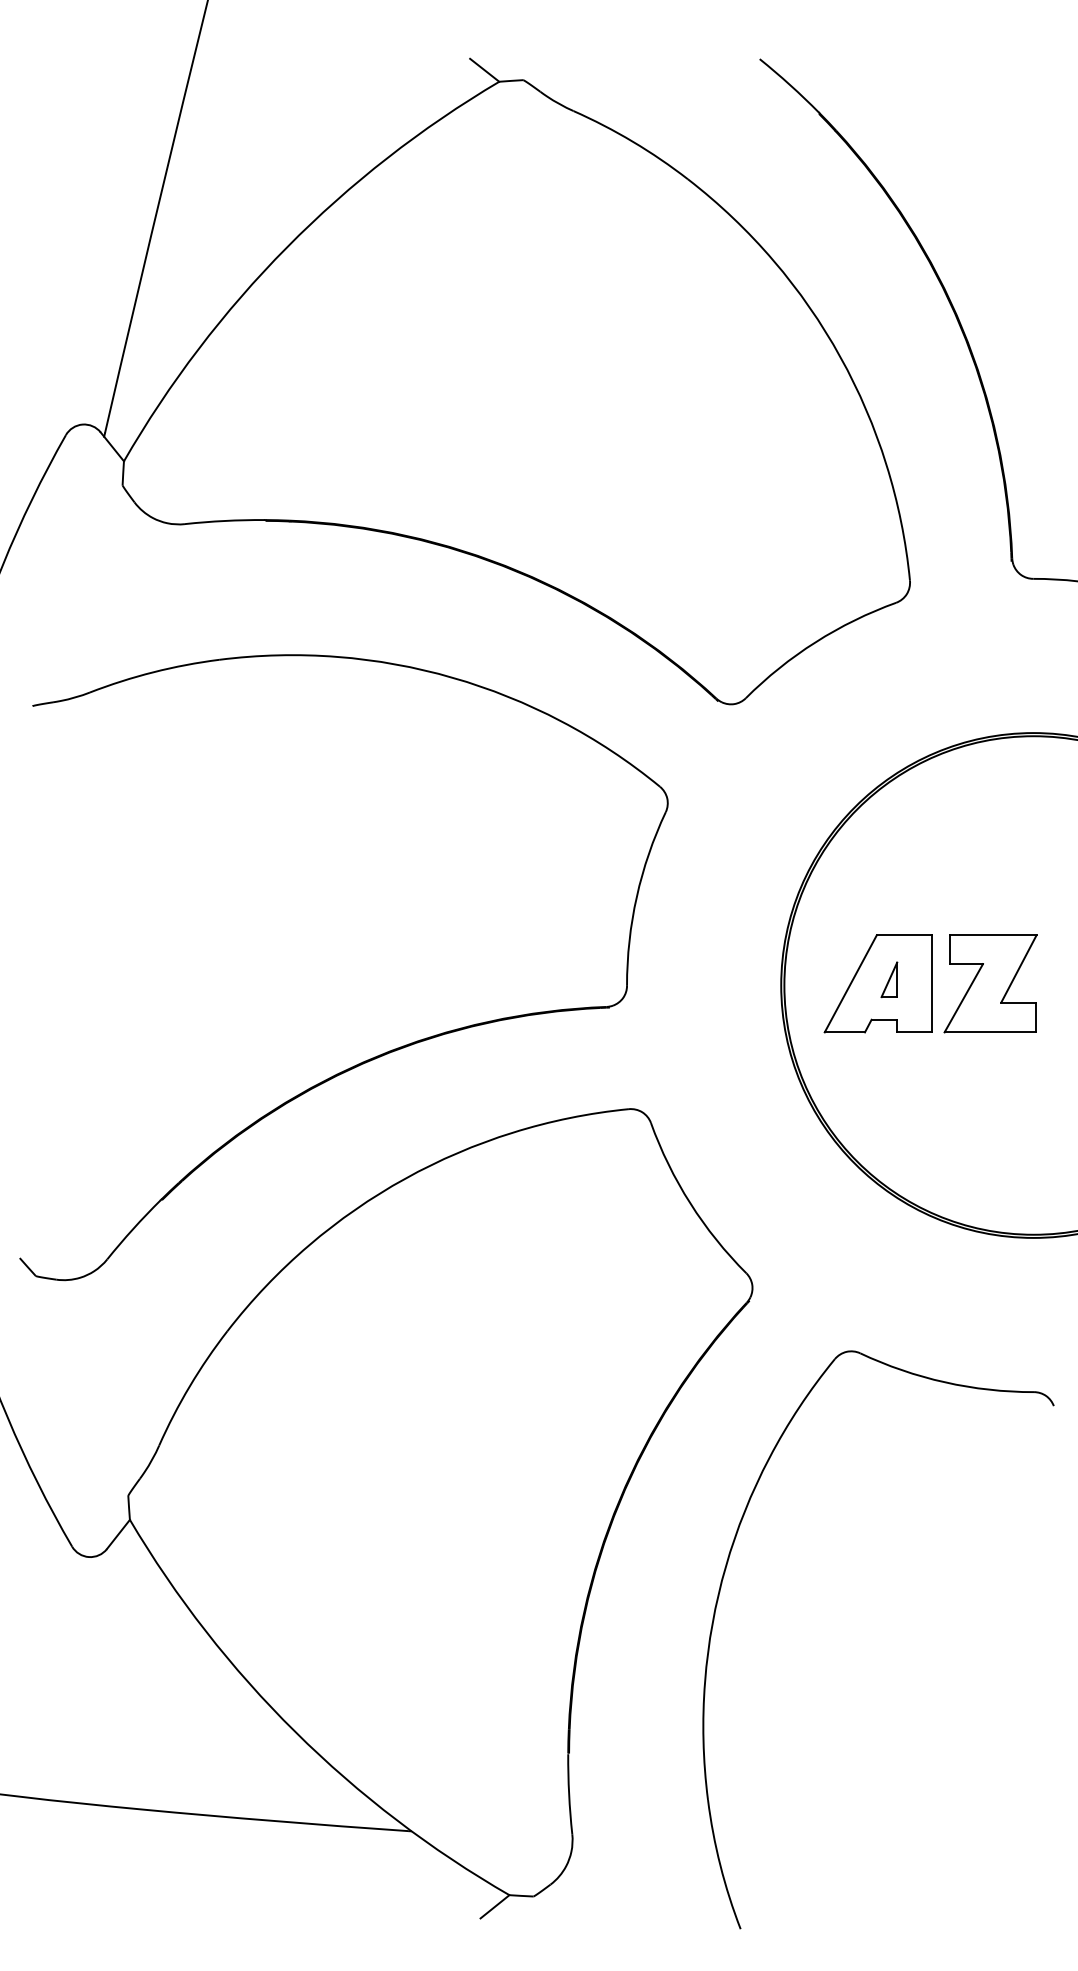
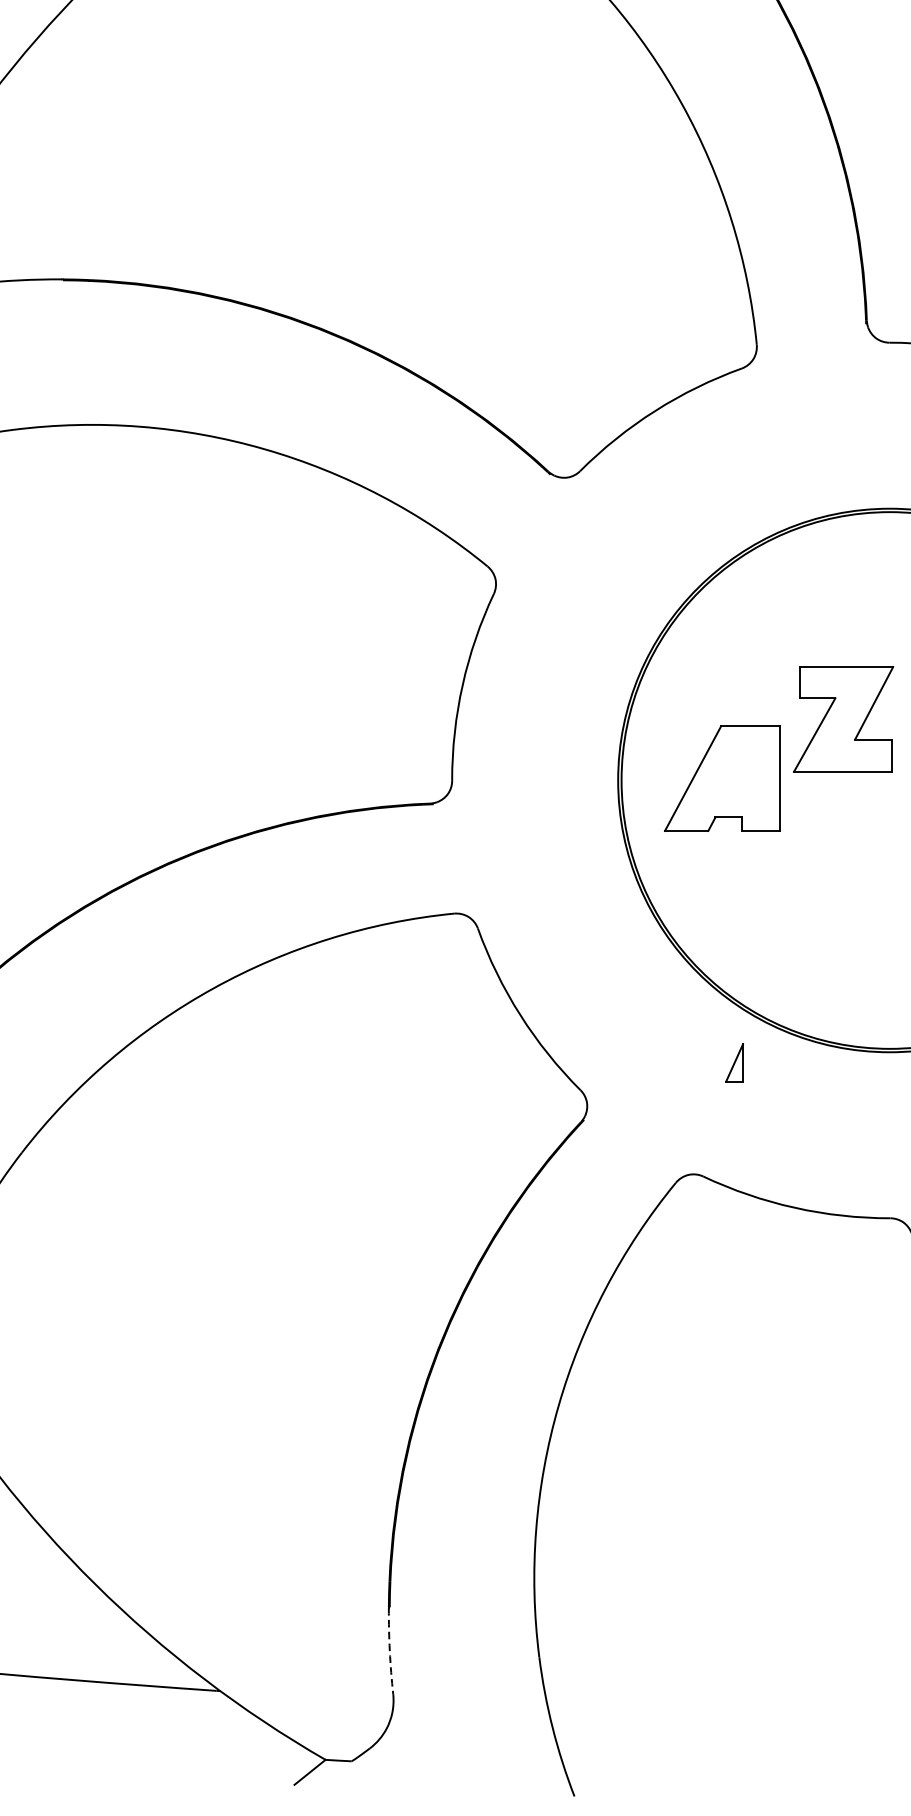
part: (889, 979) -> (734, 1062), moved
part: (990, 983) -> (843, 719), moved
arc: (569, 1794) -> (390, 1651), solid -> dashed

